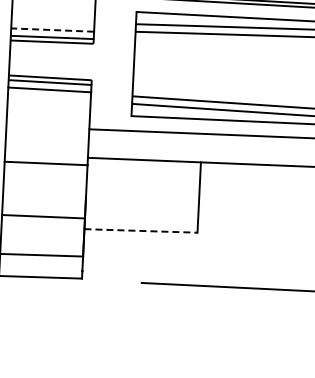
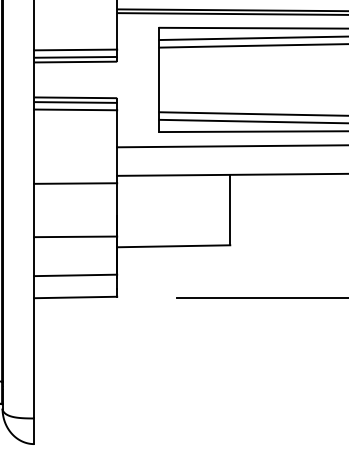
line: (52, 29) -> (75, 49), dashed -> solid
line: (140, 231) -> (173, 246), dashed -> solid

